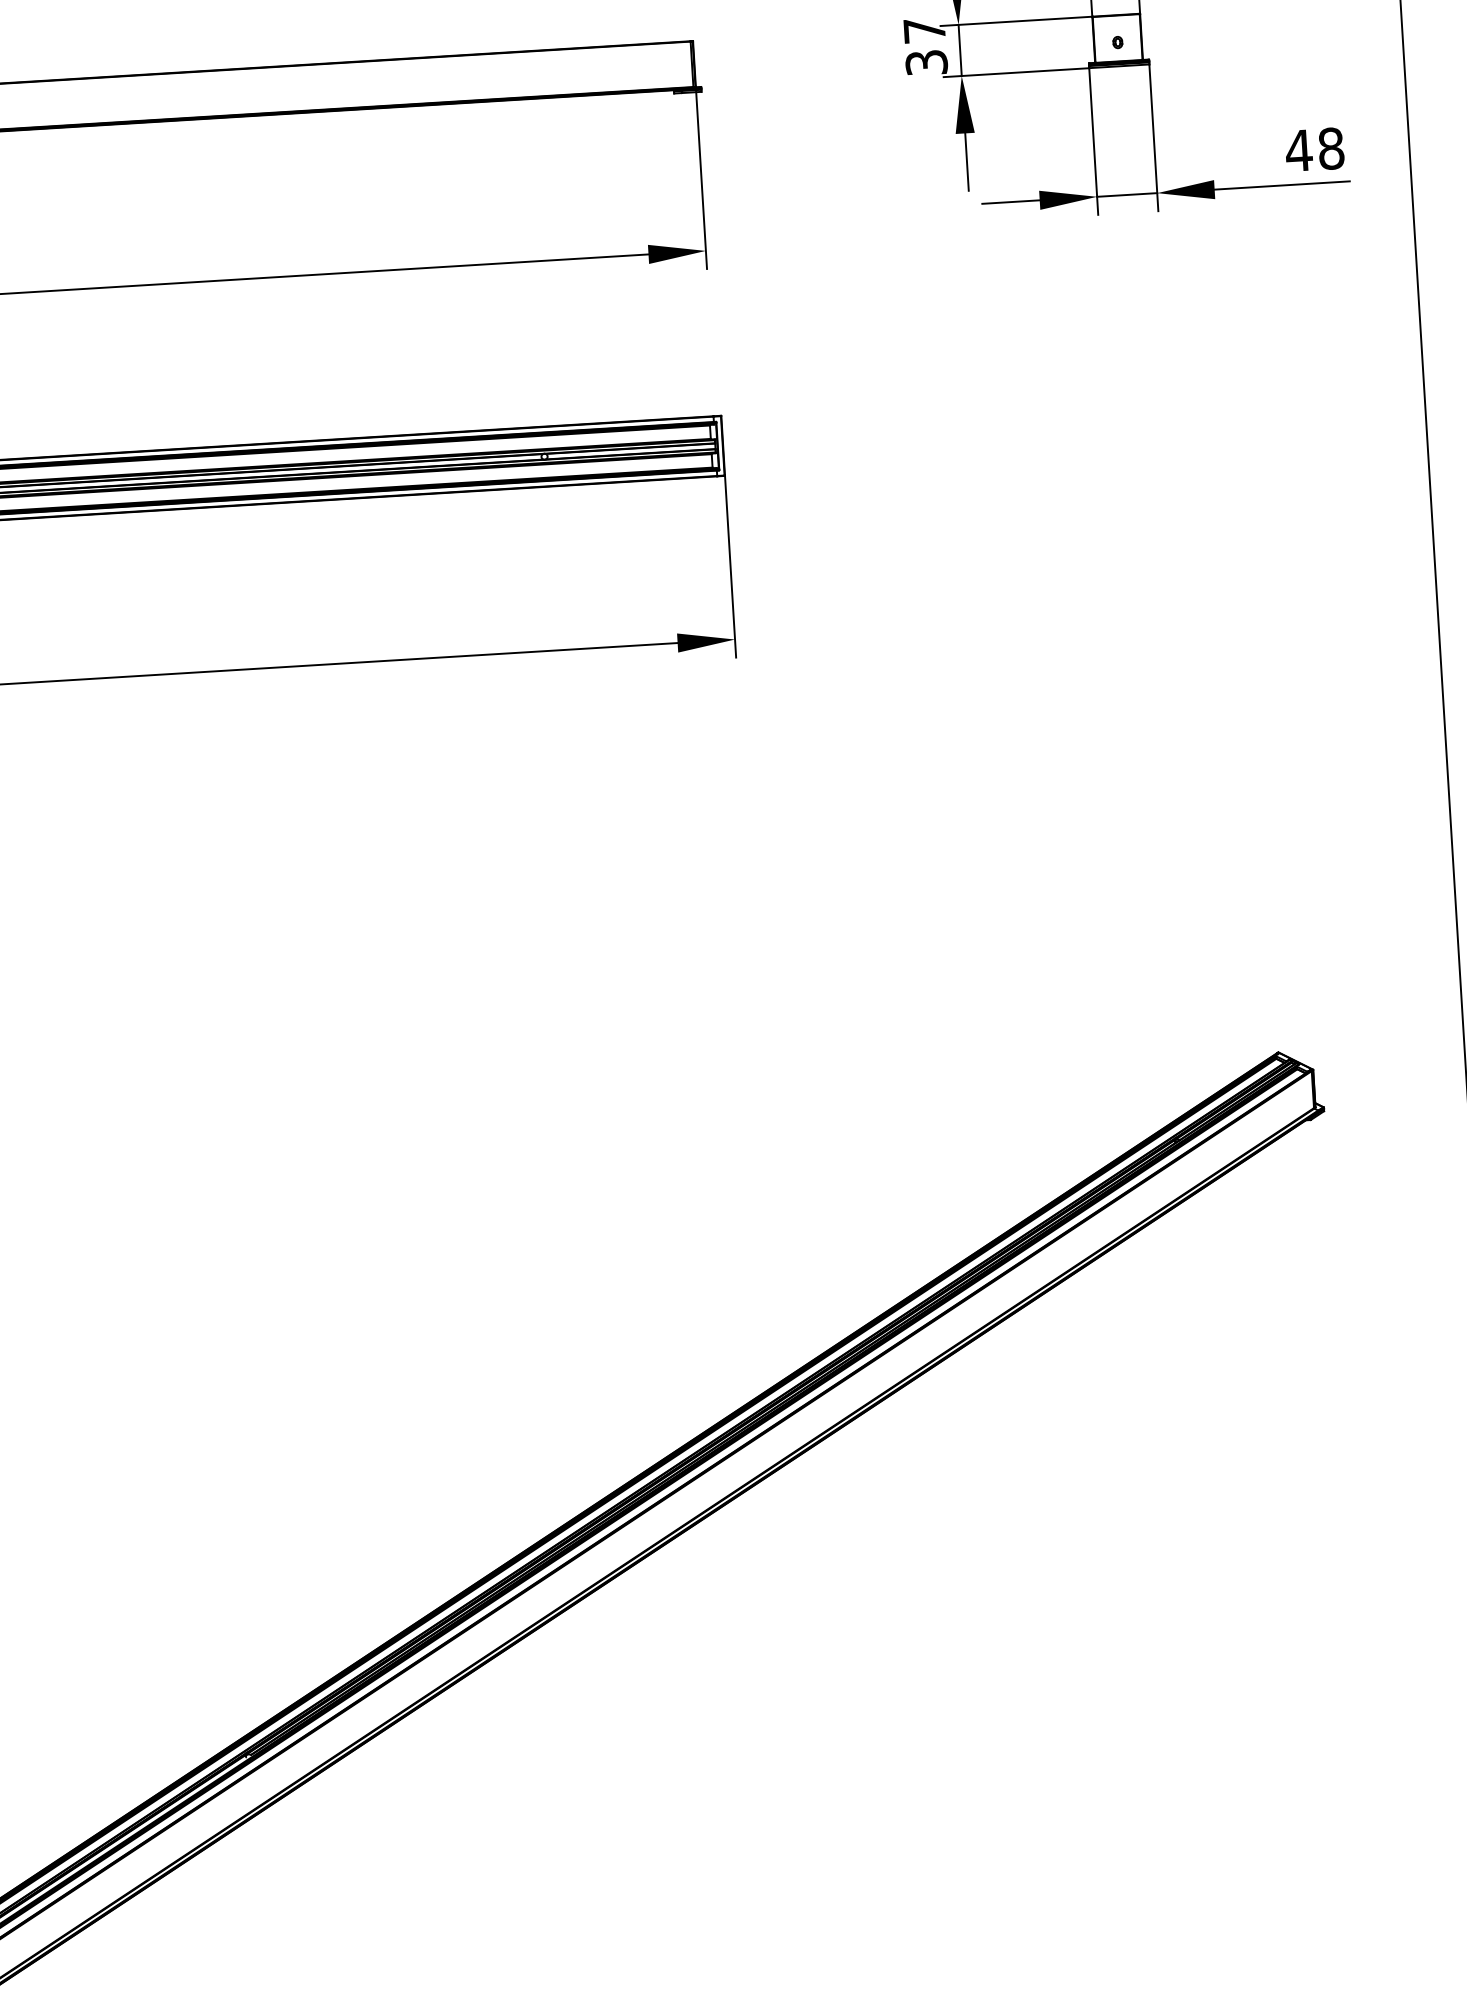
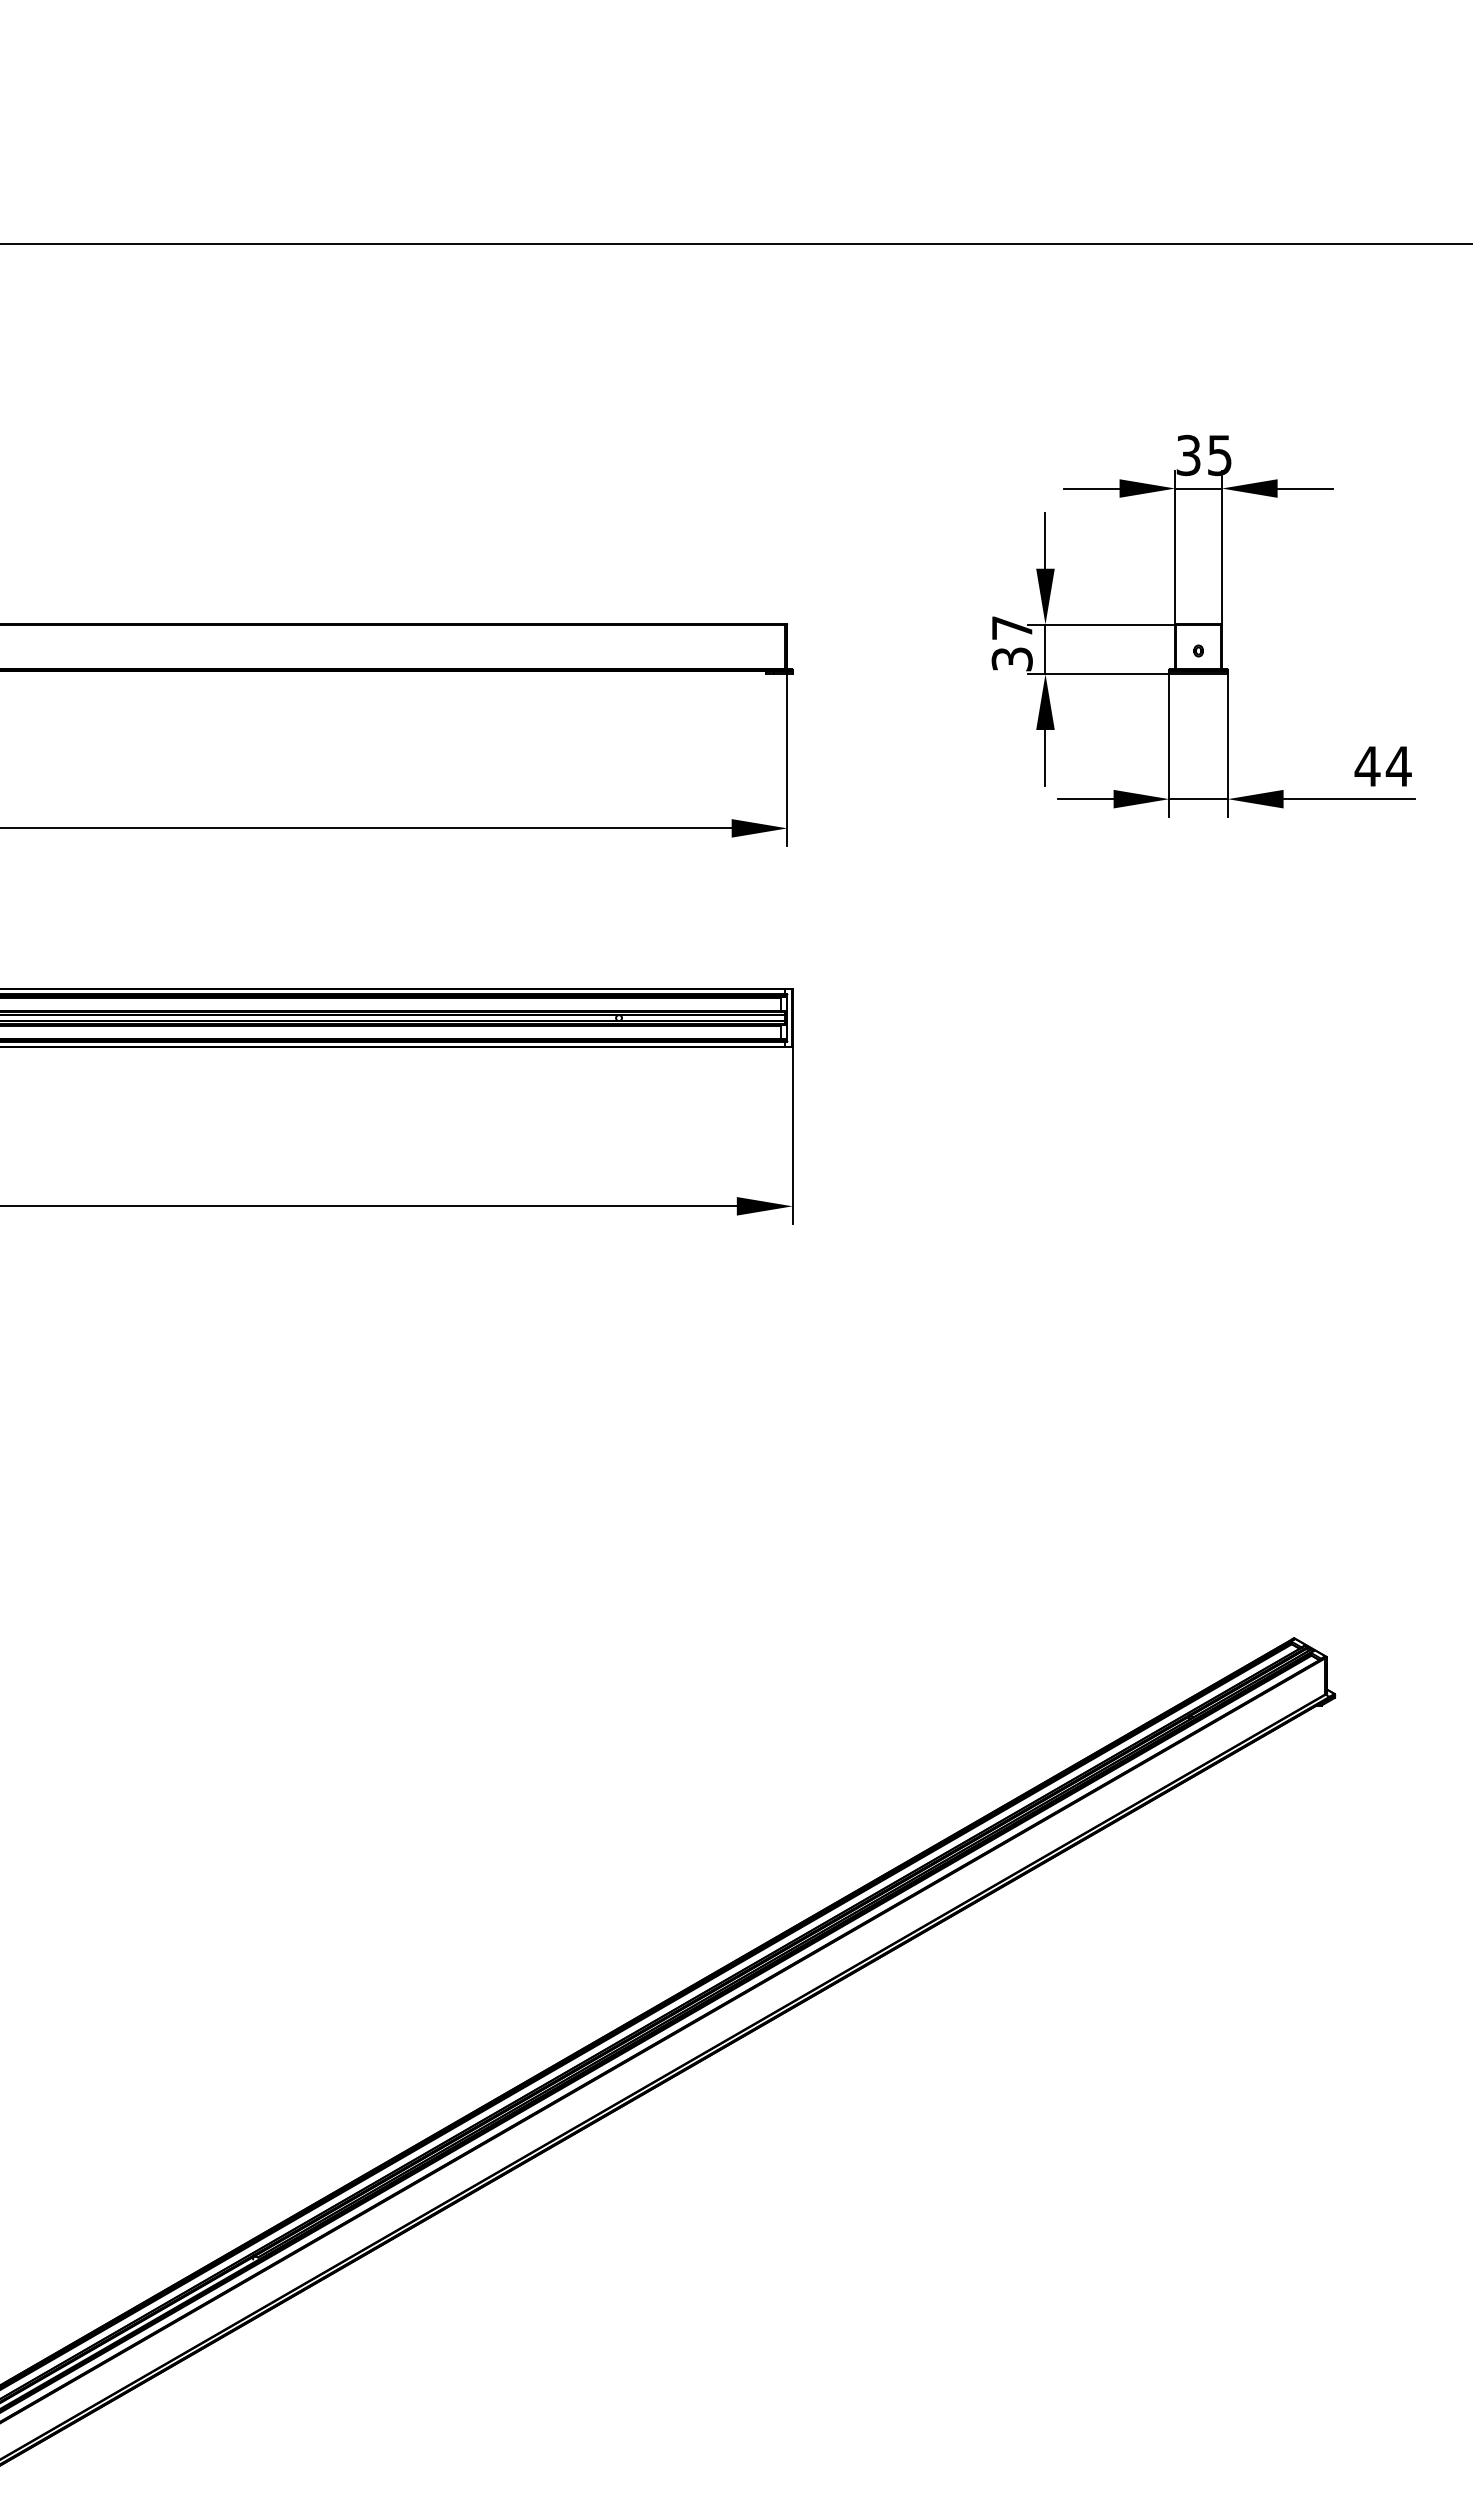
text: (1330, 148) -> (1398, 766), 48 -> 44

